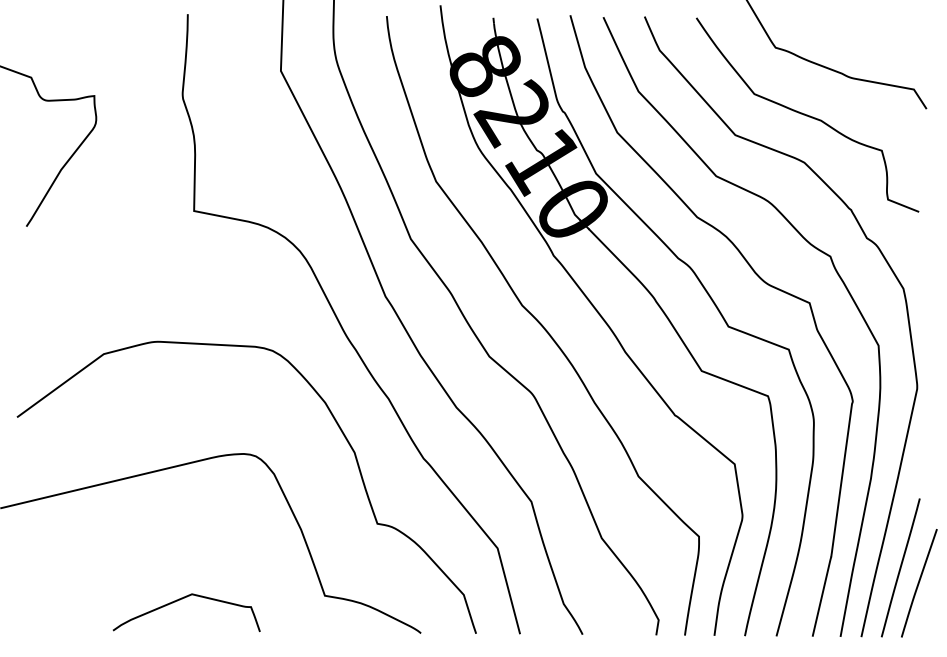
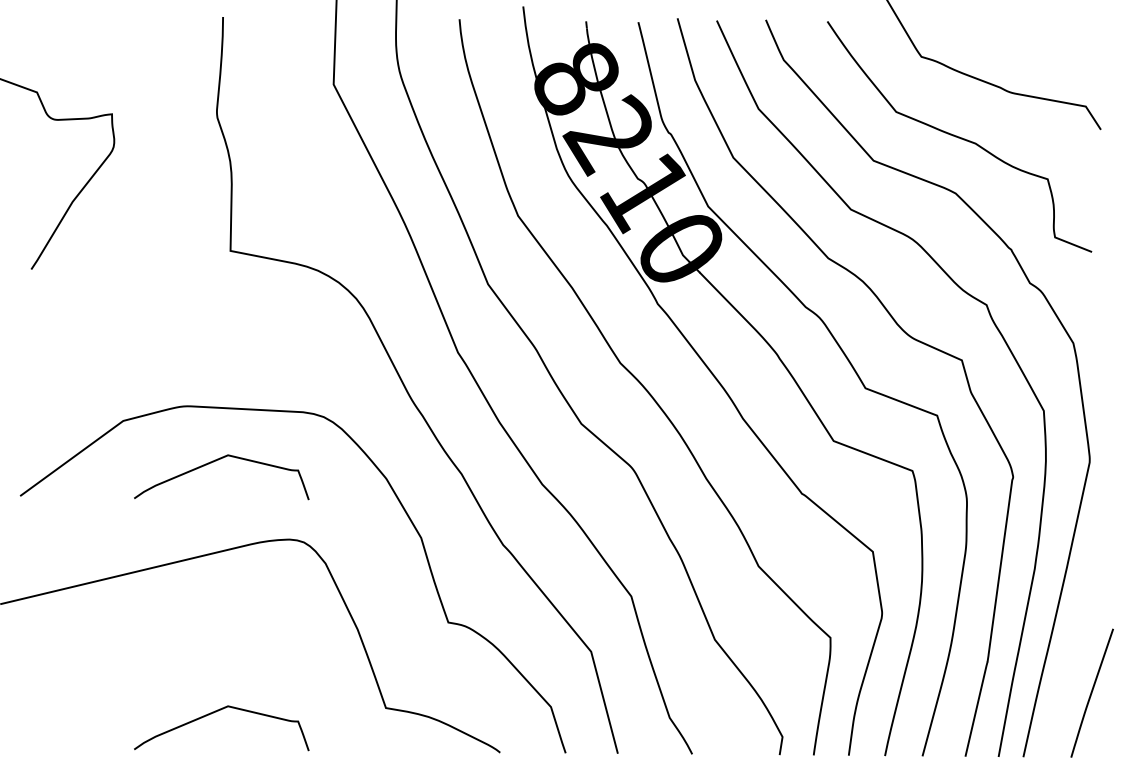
curve: (182, 388) -> (216, 461), added
line: (900, 567) -> (1069, 674), removed

